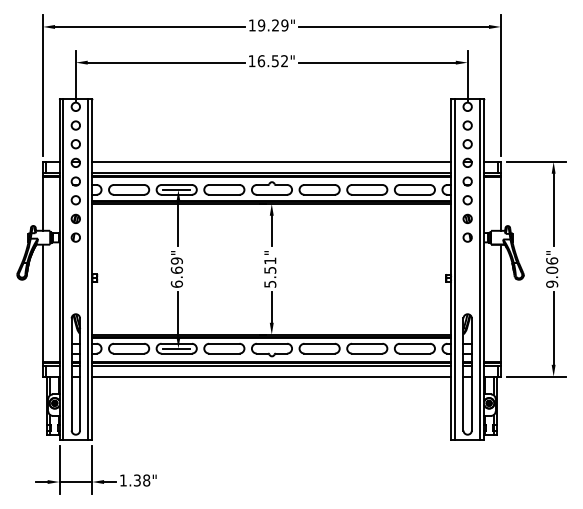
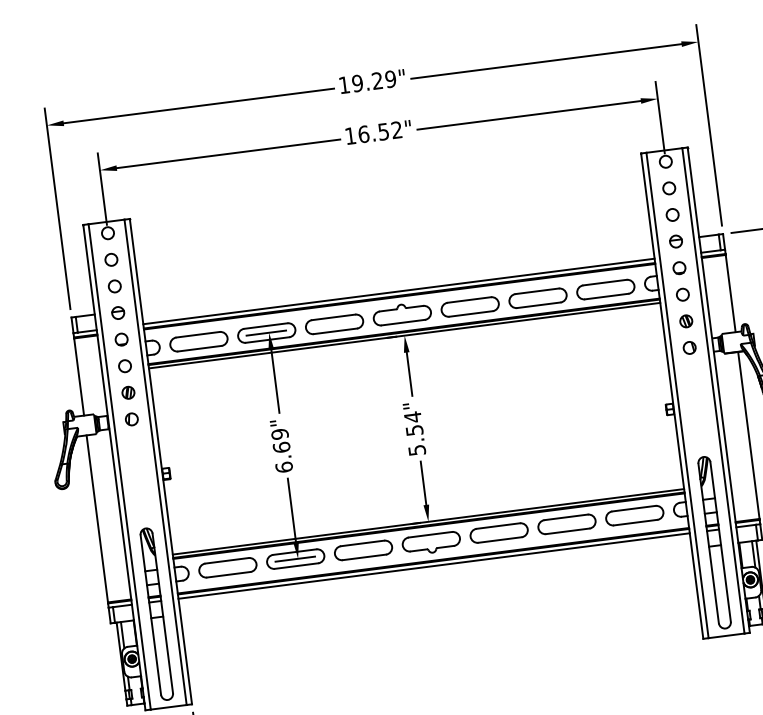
line: (271, 161) -> (396, 275), removed
text: (270, 260) -> (413, 416), 5.51" -> 5.54"
line: (271, 376) -> (435, 581), removed

